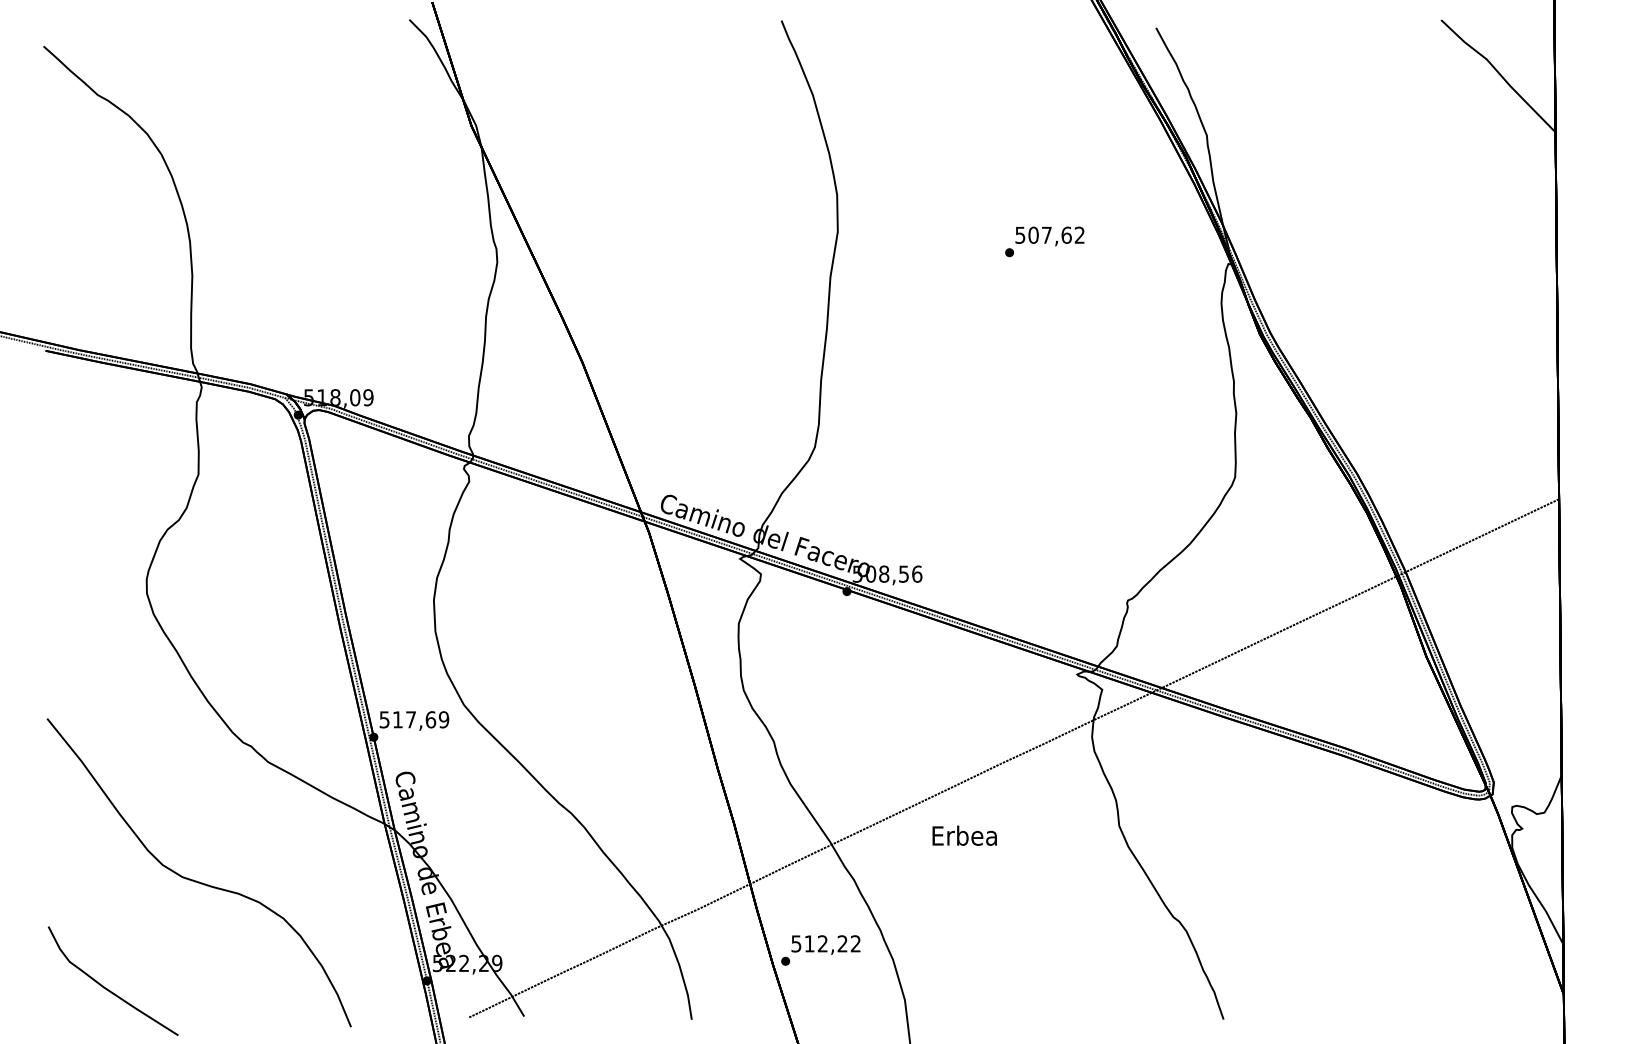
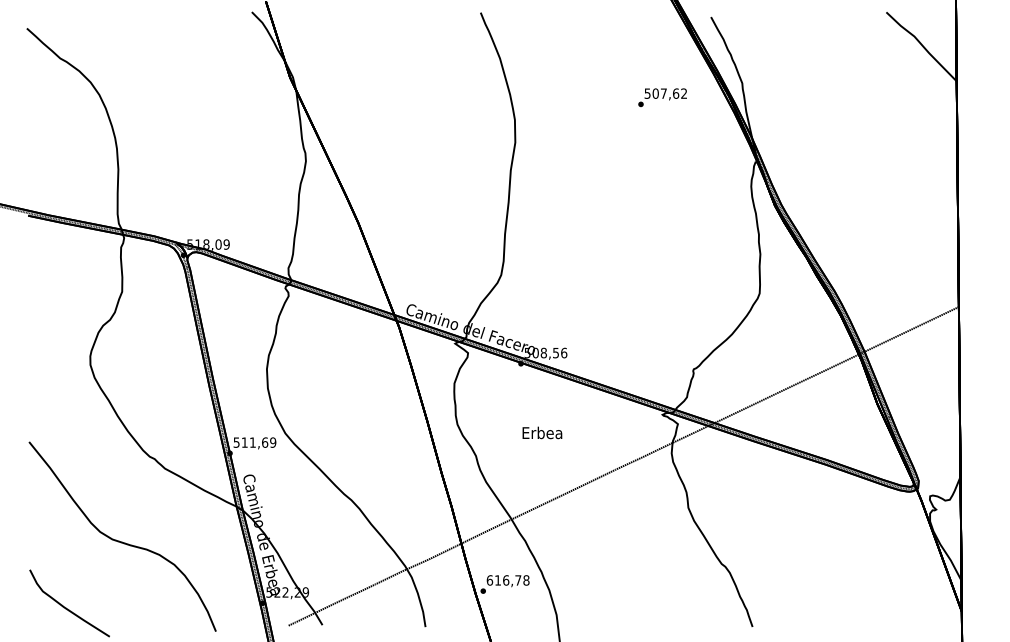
text: (1044, 241) -> (662, 97), moved
text: (410, 719) -> (252, 442), 517,69 -> 511,69
text: (964, 835) -> (542, 432), moved
text: (825, 943) -> (507, 580), 512,22 -> 616,78

